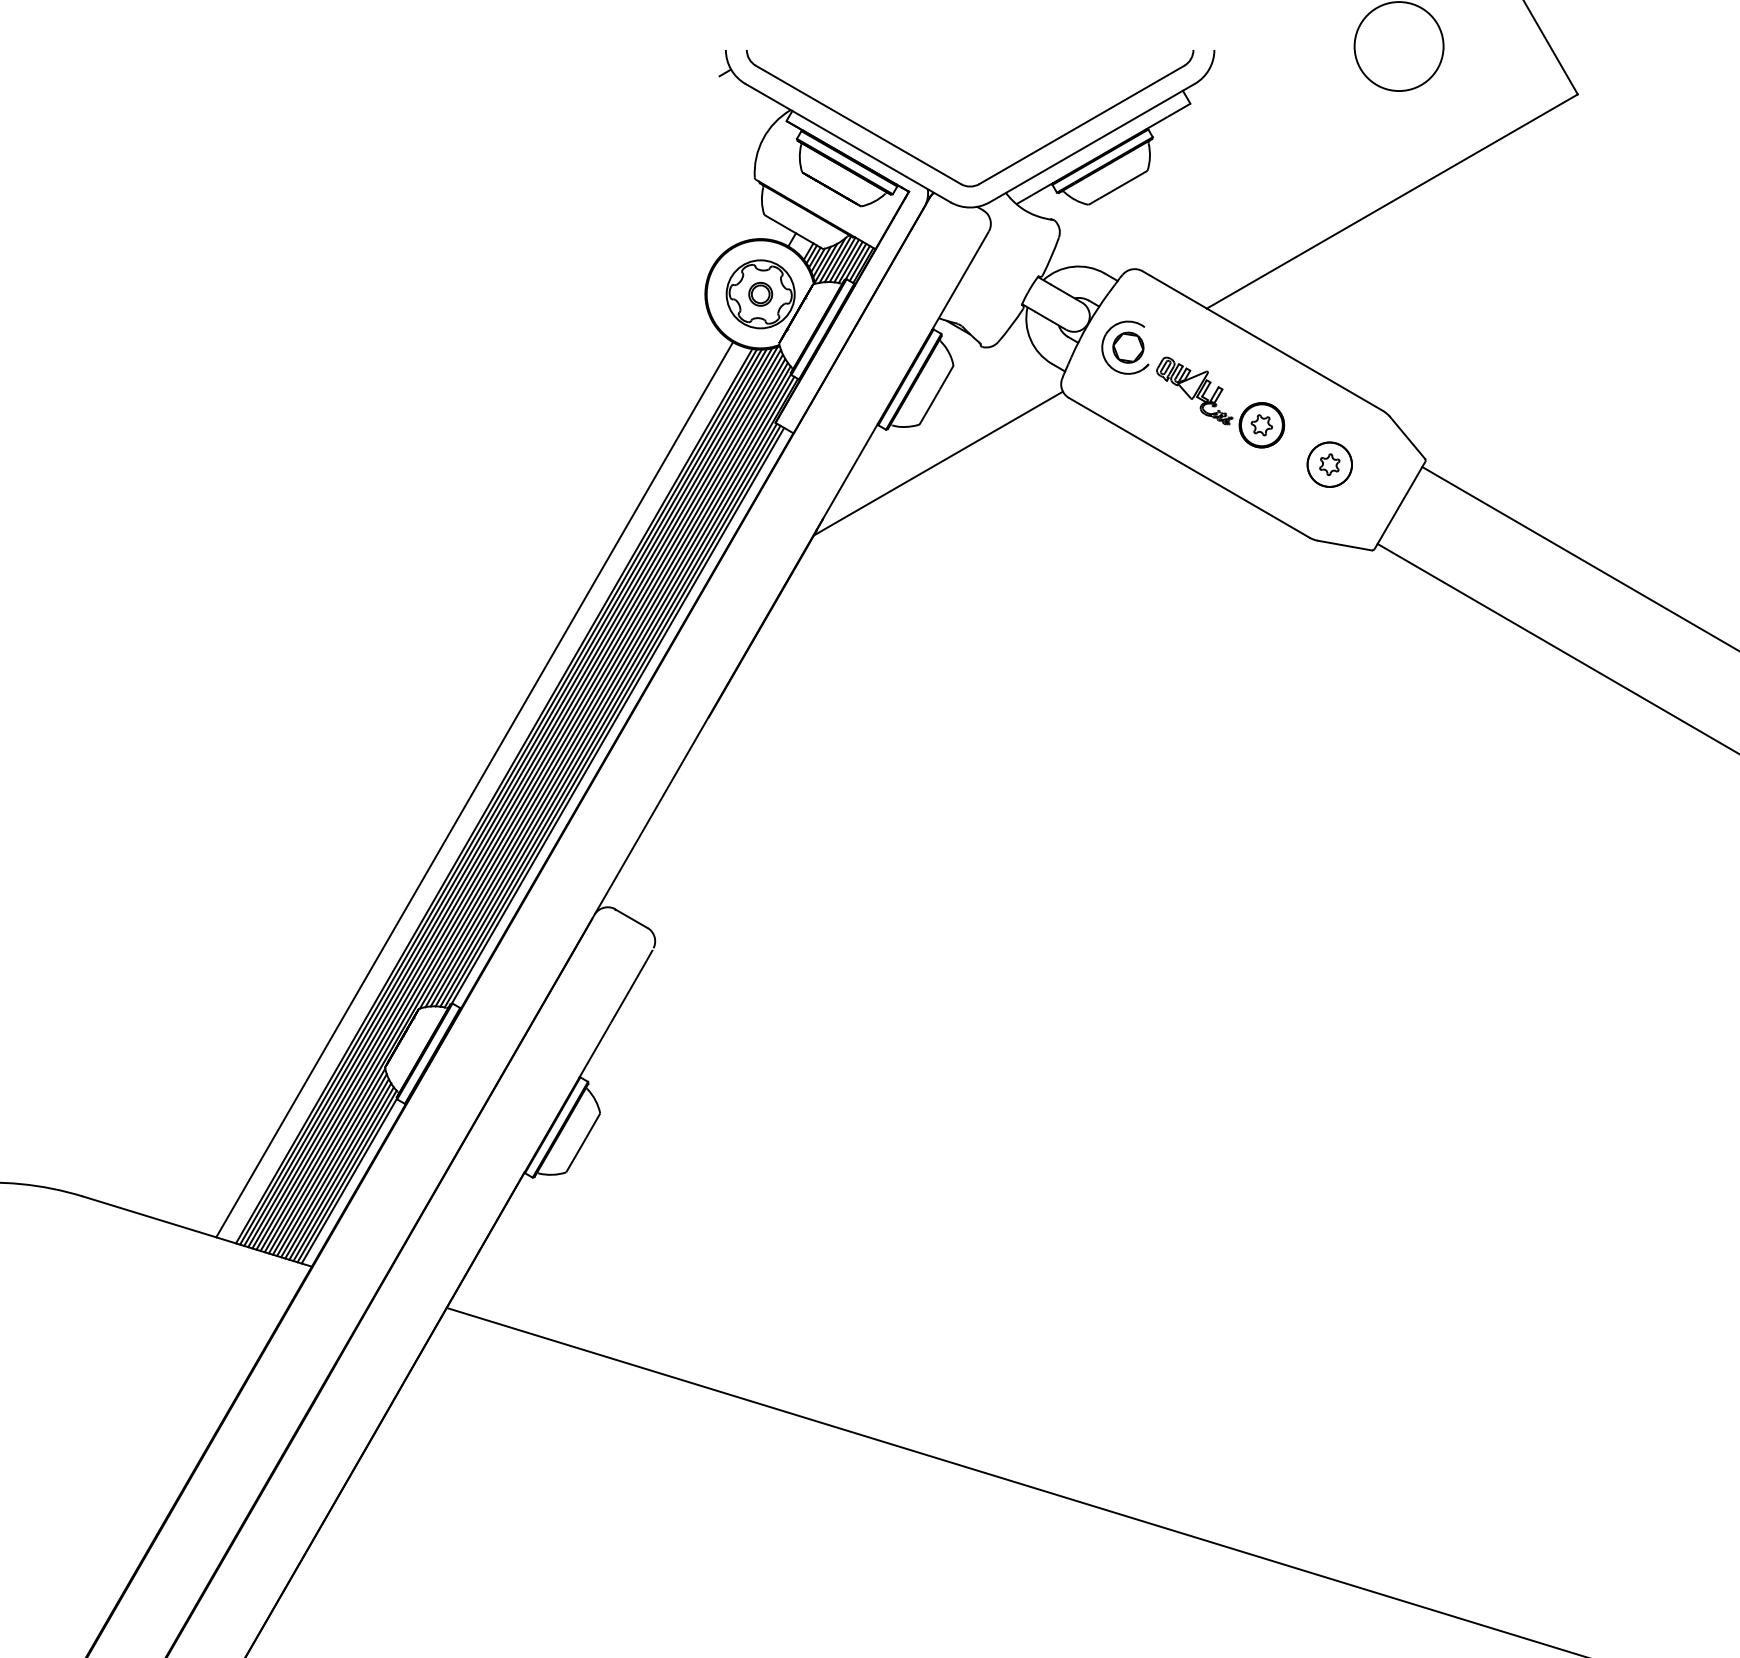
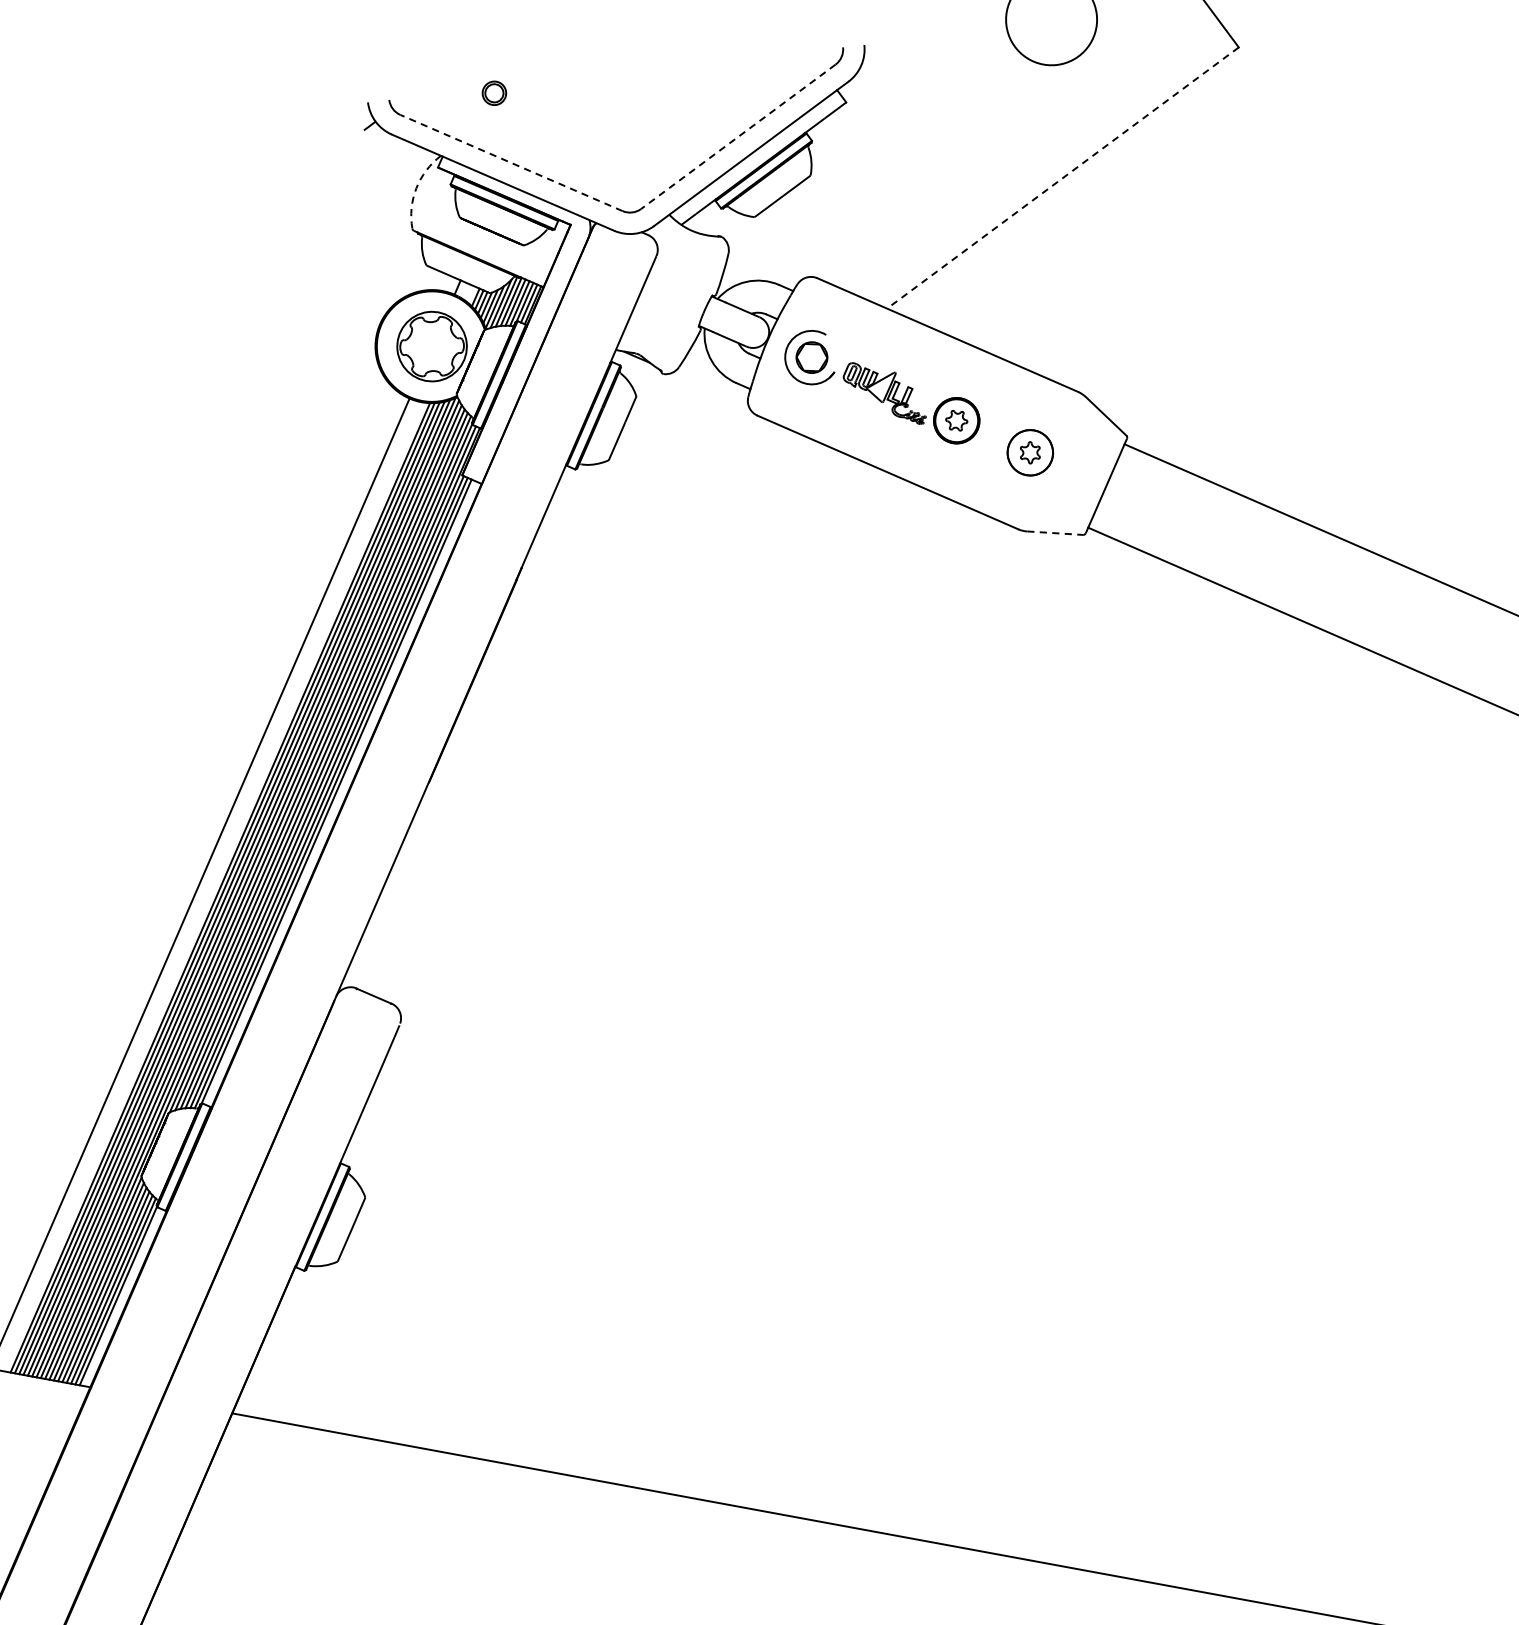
line: (858, 124) -> (511, 162), solid -> dashed
line: (1081, 125) -> (738, 137), solid -> dashed
arc: (763, 138) -> (416, 187), solid -> dashed
line: (1391, 201) -> (1062, 178), solid -> dashed
part: (760, 294) -> (494, 93), moved
line: (938, 463) -> (632, 497), removed
line: (1345, 545) -> (1055, 533), solid -> dashed

